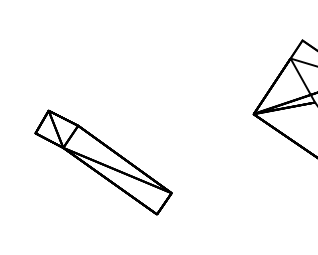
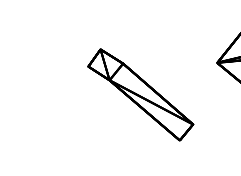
part: (103, 162) -> (140, 94), moved

